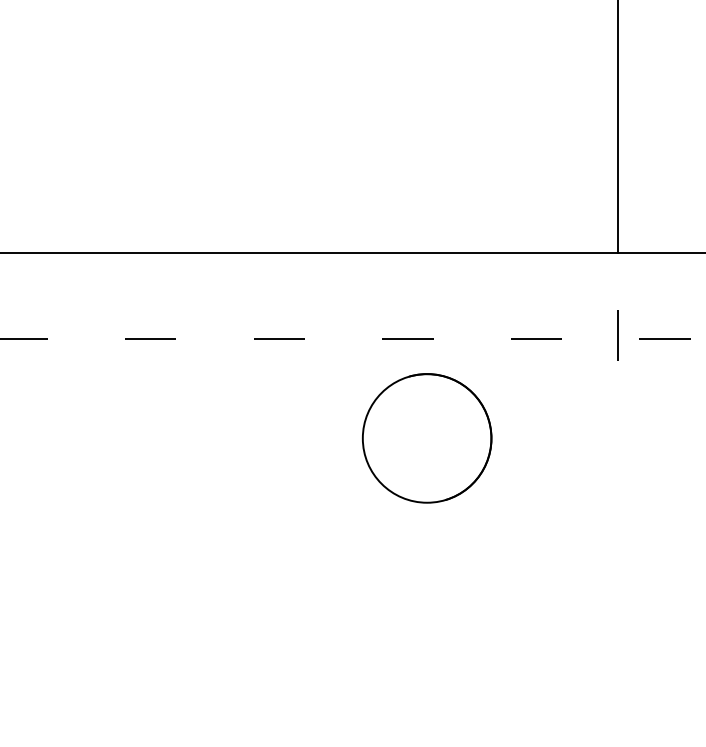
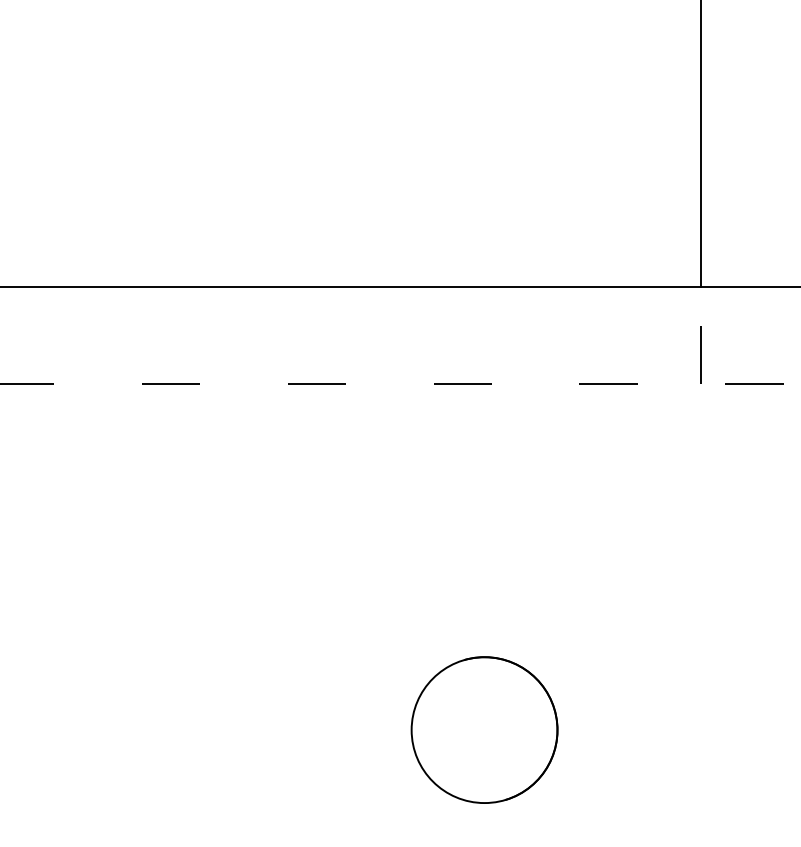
line: (617, 334) -> (700, 354), moved
part: (427, 437) -> (484, 729), moved

